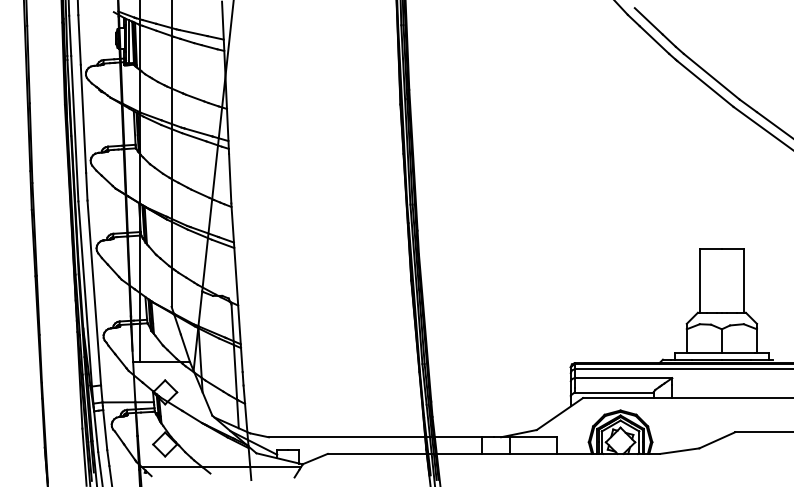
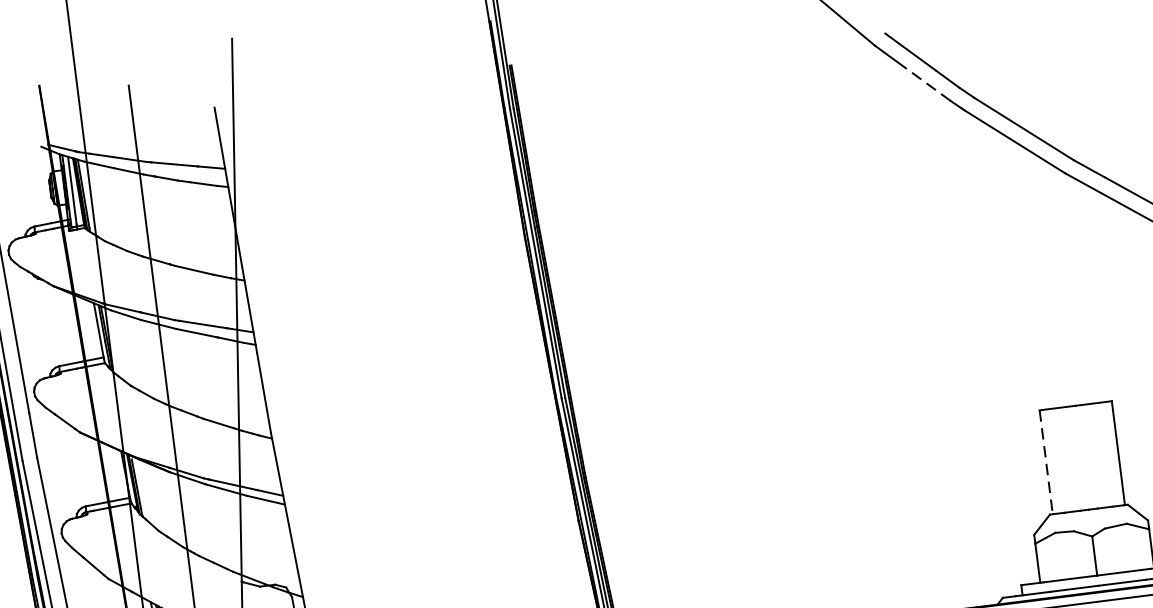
line: (654, 39) -> (923, 80), solid -> dashed
line: (699, 281) -> (1046, 463), solid -> dashed

